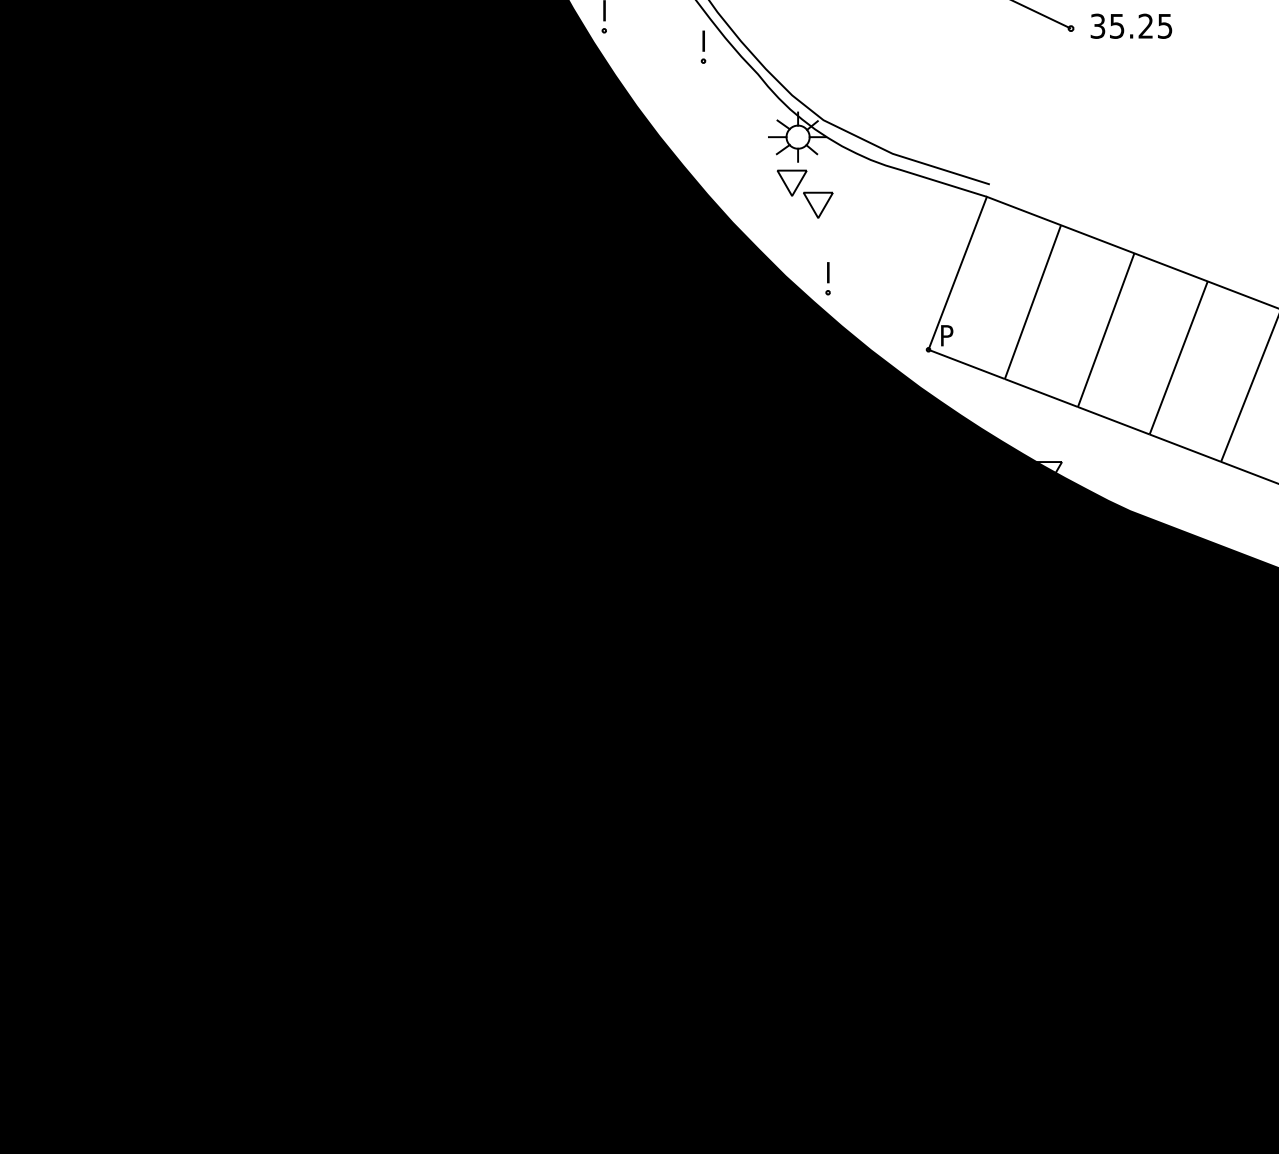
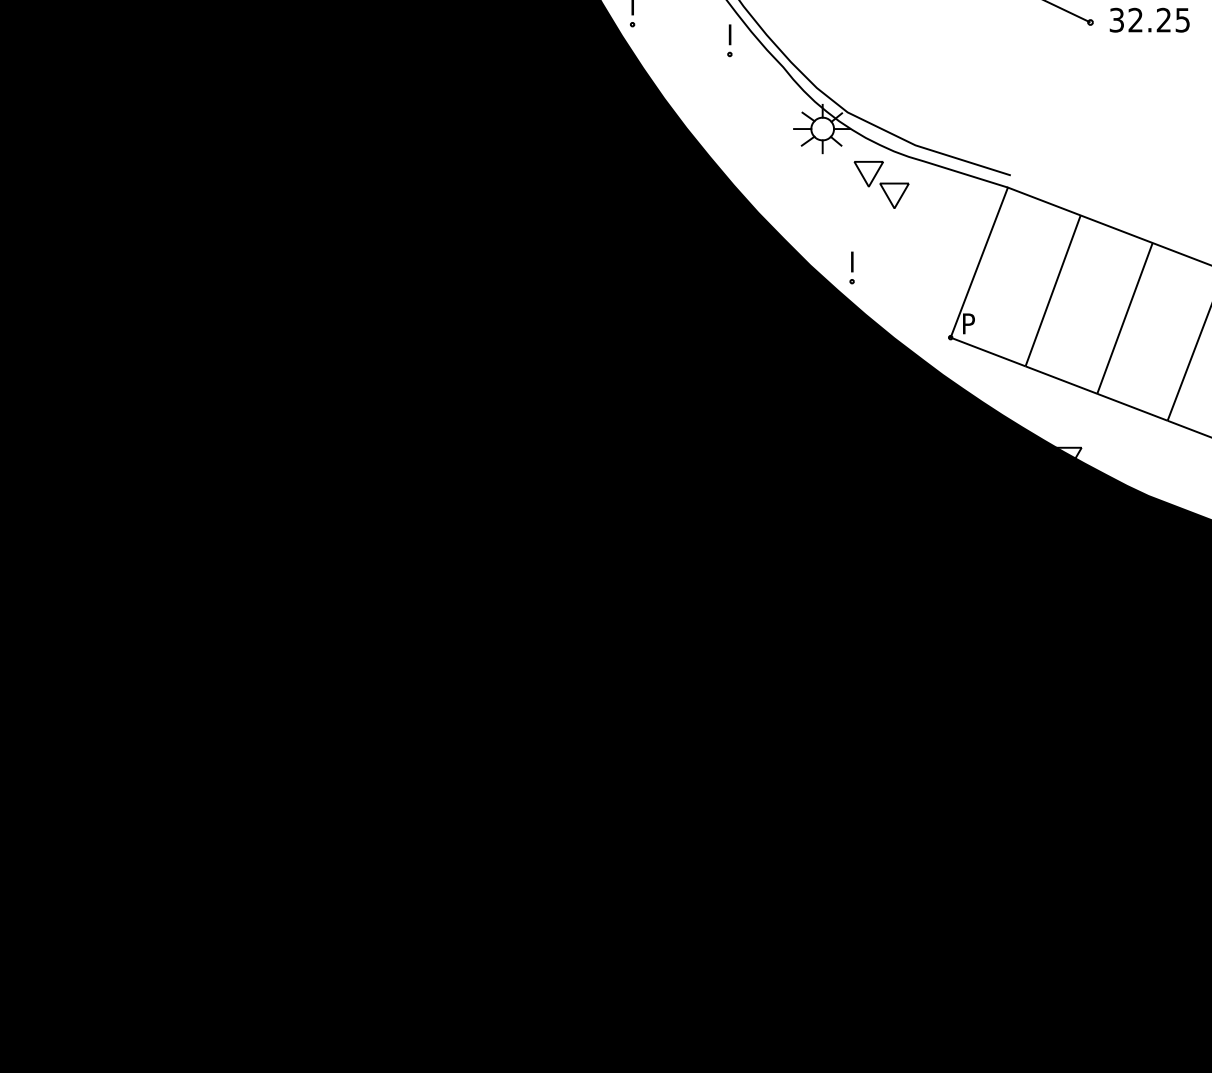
text: (1116, 25) -> (1135, 19), 35.25 -> 32.25
part: (804, 193) -> (880, 184), moved

